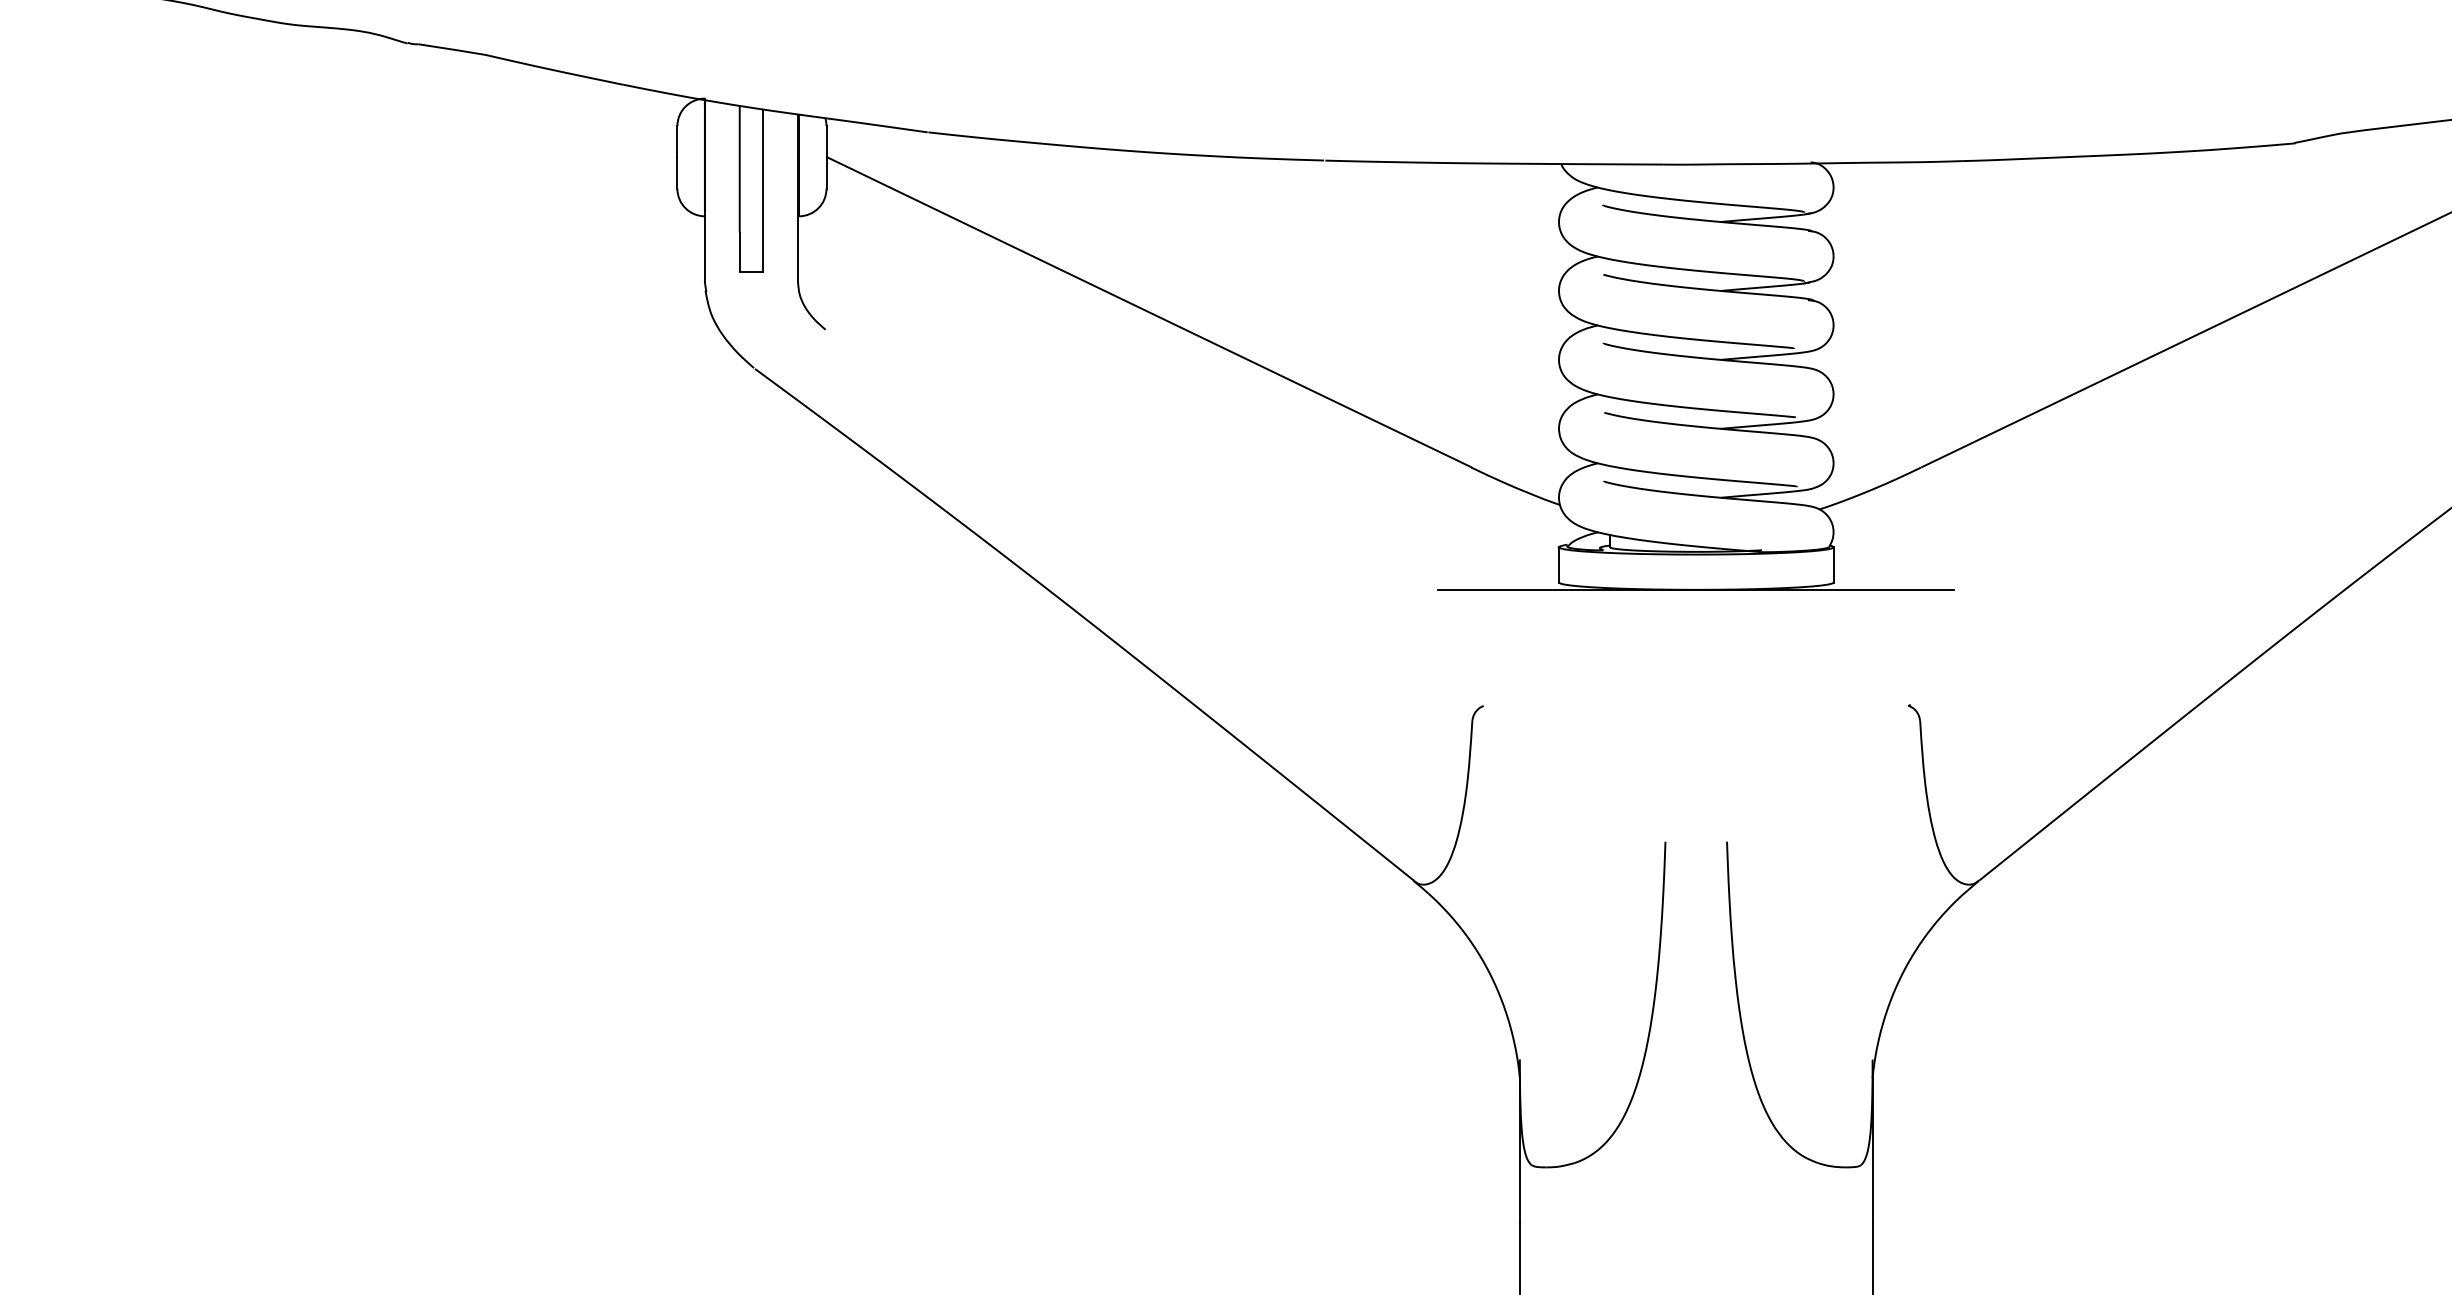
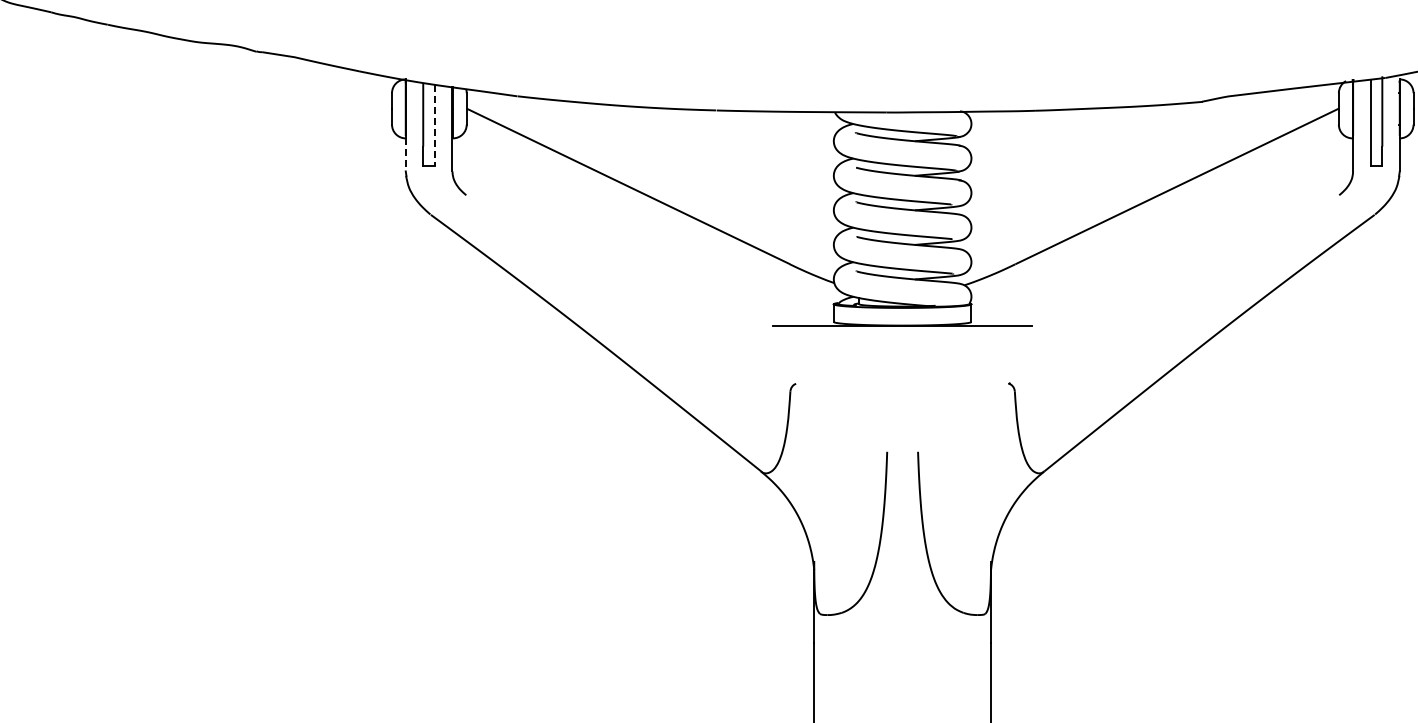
line: (764, 190) -> (435, 125), solid -> dashed
line: (704, 248) -> (405, 154), solid -> dashed

